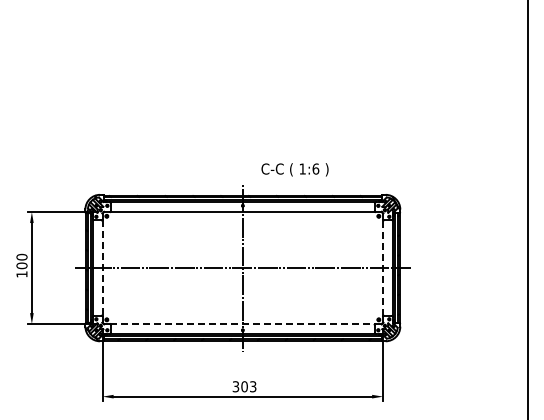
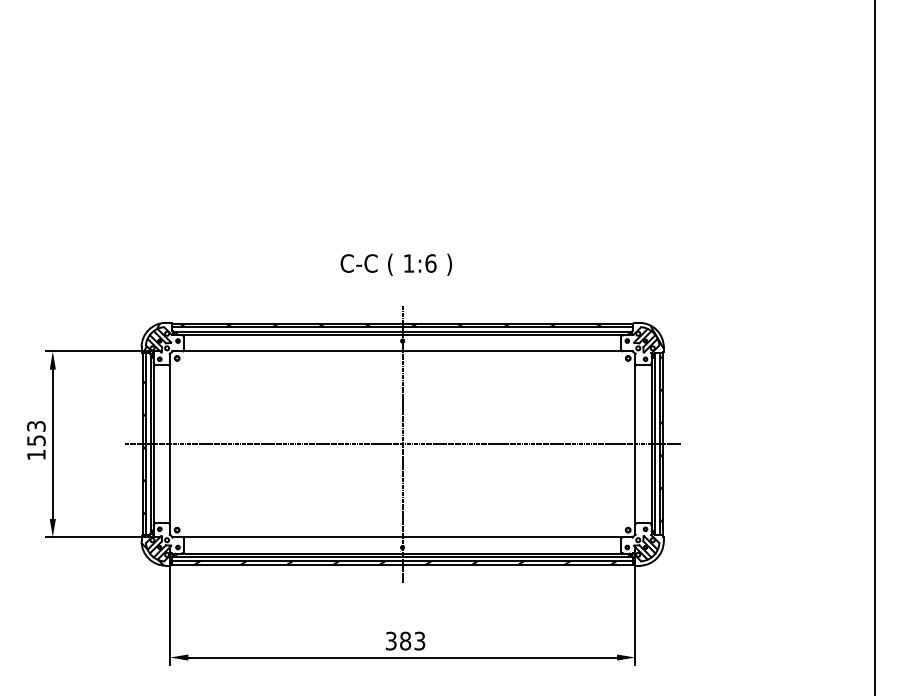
text: (294, 169) -> (395, 264), moved
text: (21, 261) -> (35, 433), 100 -> 153
line: (383, 267) -> (635, 443), dashed -> solid
line: (102, 268) -> (169, 445), dashed -> solid
line: (242, 324) -> (402, 537), dashed -> solid
text: (244, 386) -> (405, 640), 303 -> 383

